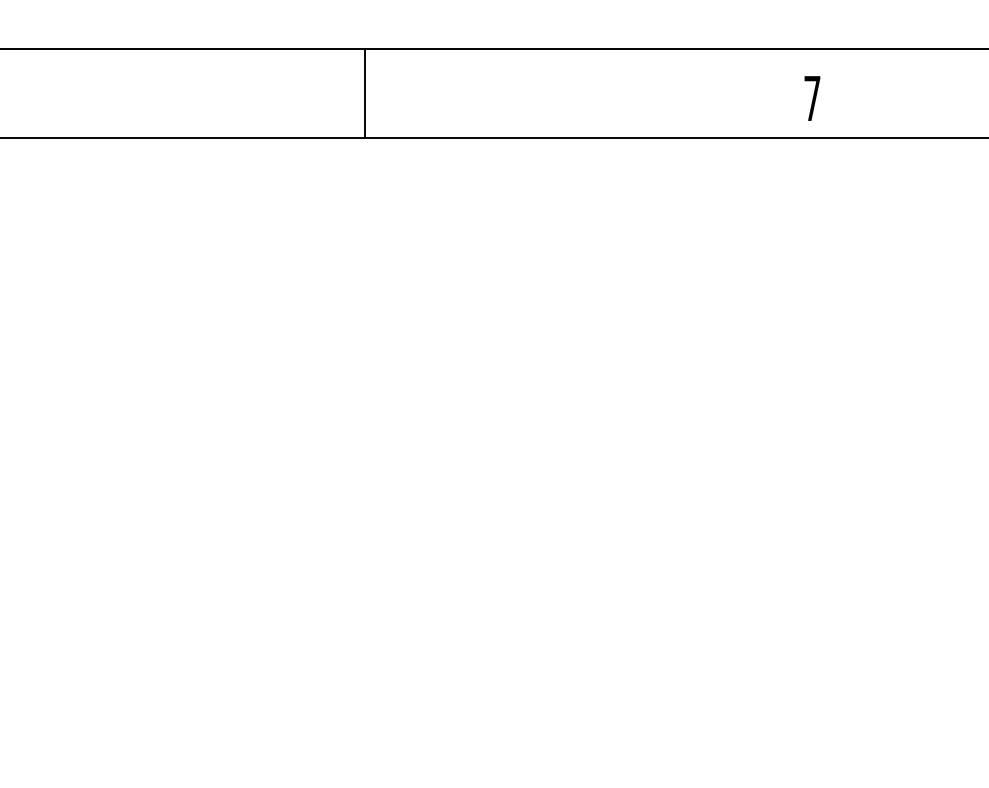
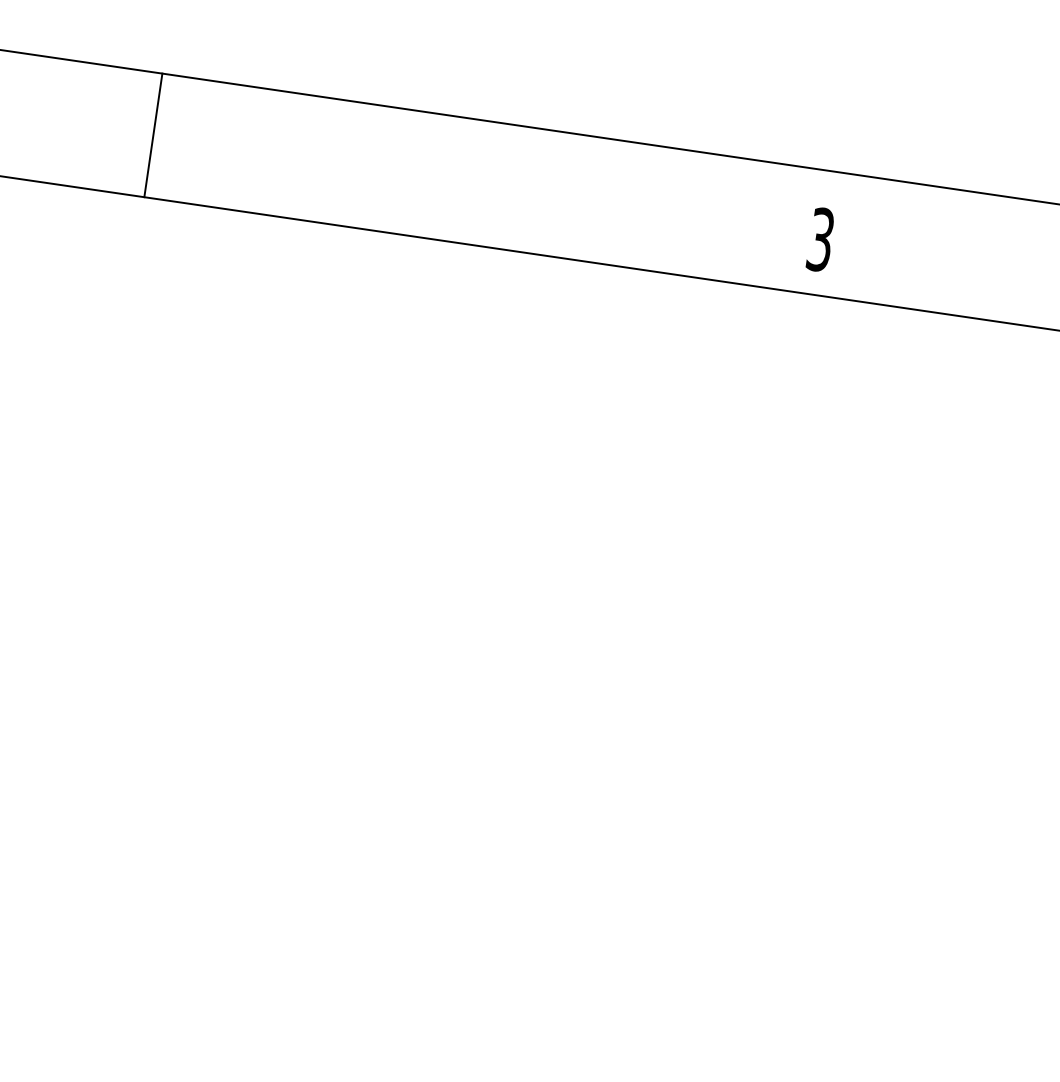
line: (365, 93) -> (153, 135), moved
text: (812, 98) -> (820, 239), 7 -> 3

